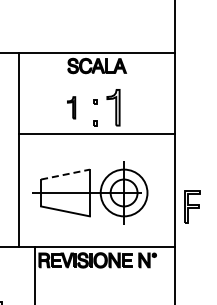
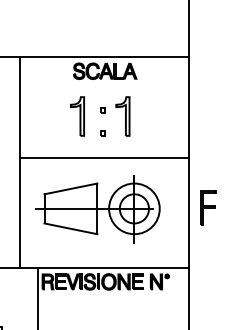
part: (71, 107) -> (77, 116), size x1.67
line: (96, 133) -> (104, 157), moved
line: (65, 174) -> (70, 188), dashed -> solid
part: (192, 206) -> (208, 207), moved

